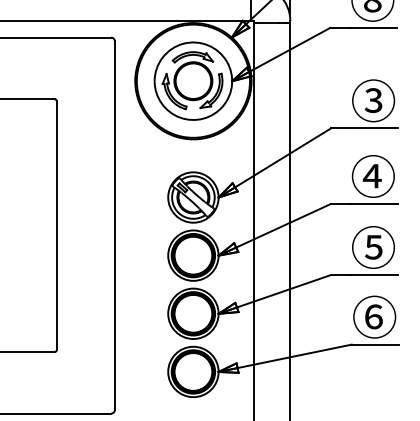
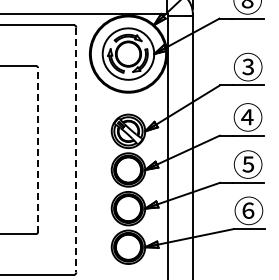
line: (56, 226) -> (37, 150), solid -> dashed
line: (115, 226) -> (76, 150), solid -> dashed

